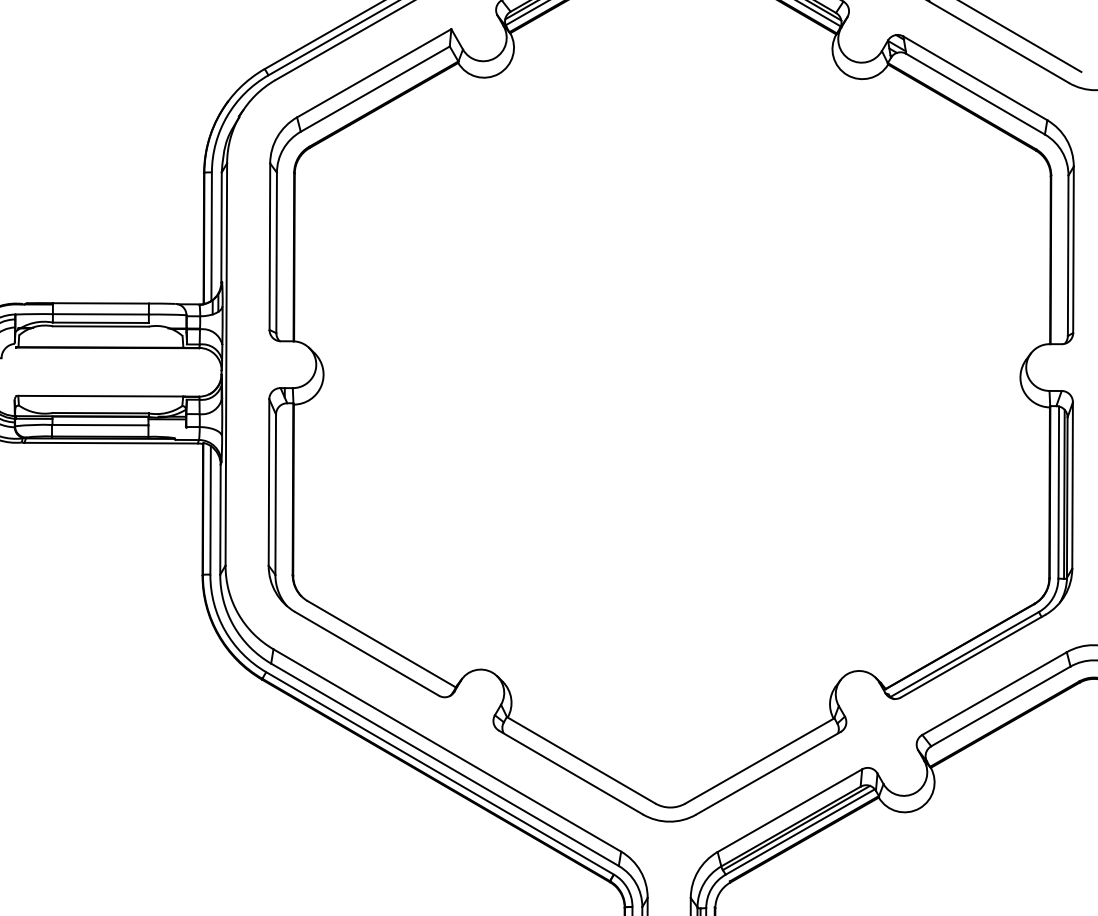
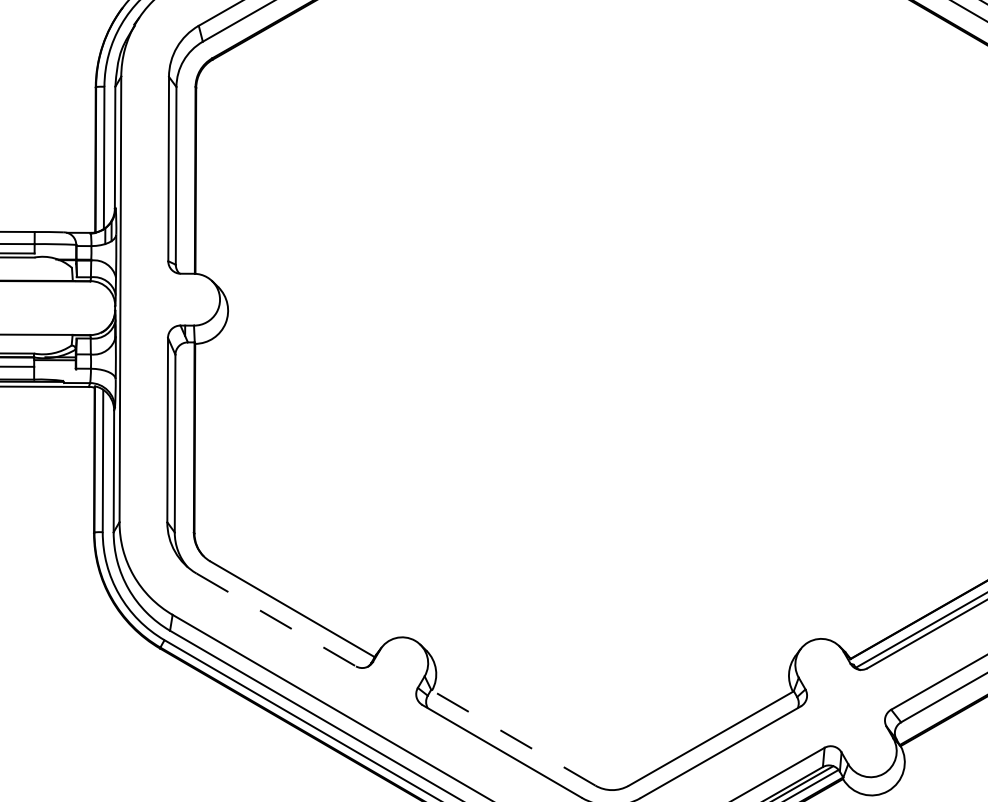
line: (367, 654) -> (276, 620), solid -> dashed
line: (581, 760) -> (513, 738), solid -> dashed

